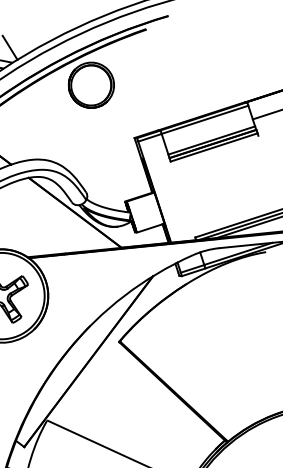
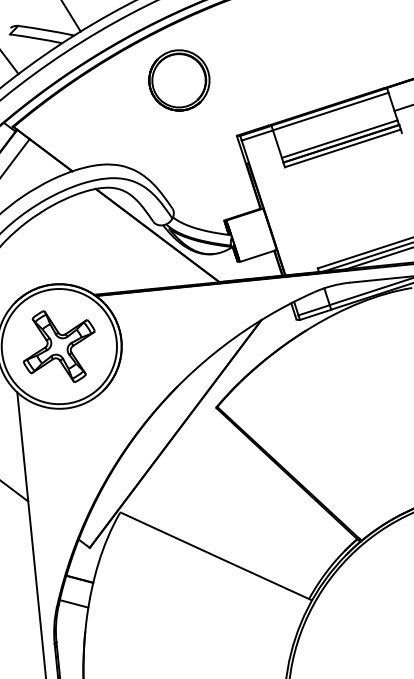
part: (91, 85) -> (179, 80), moved

